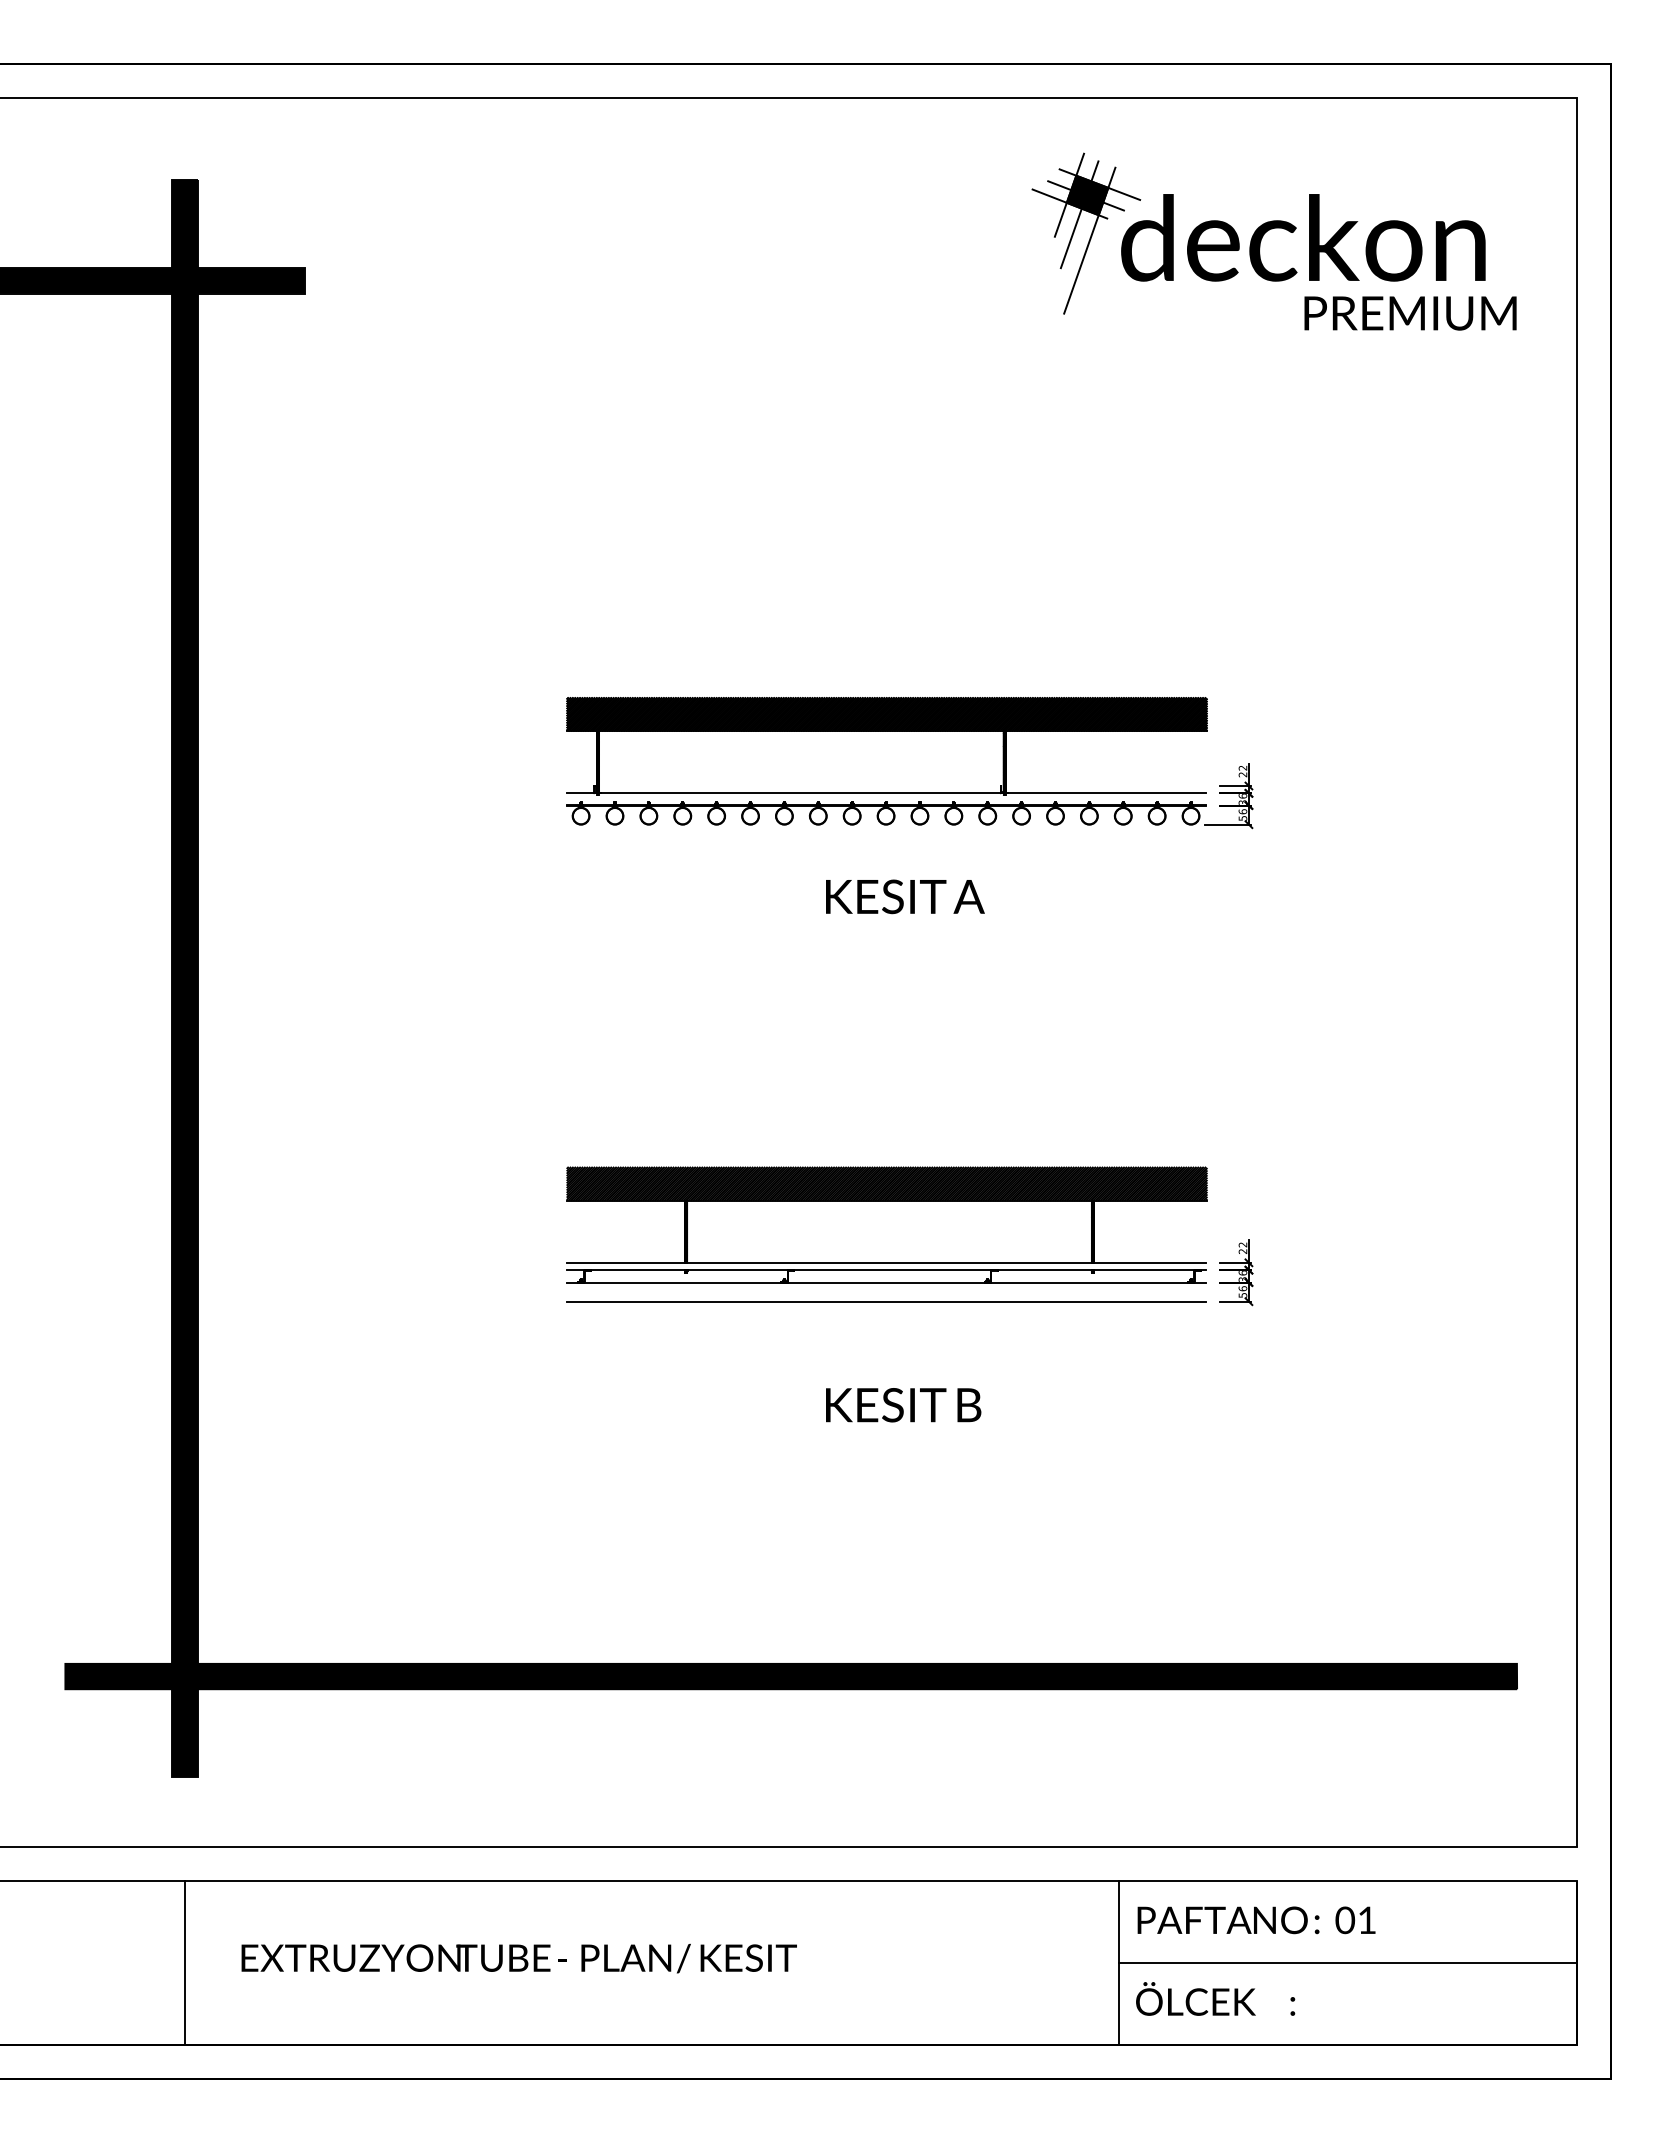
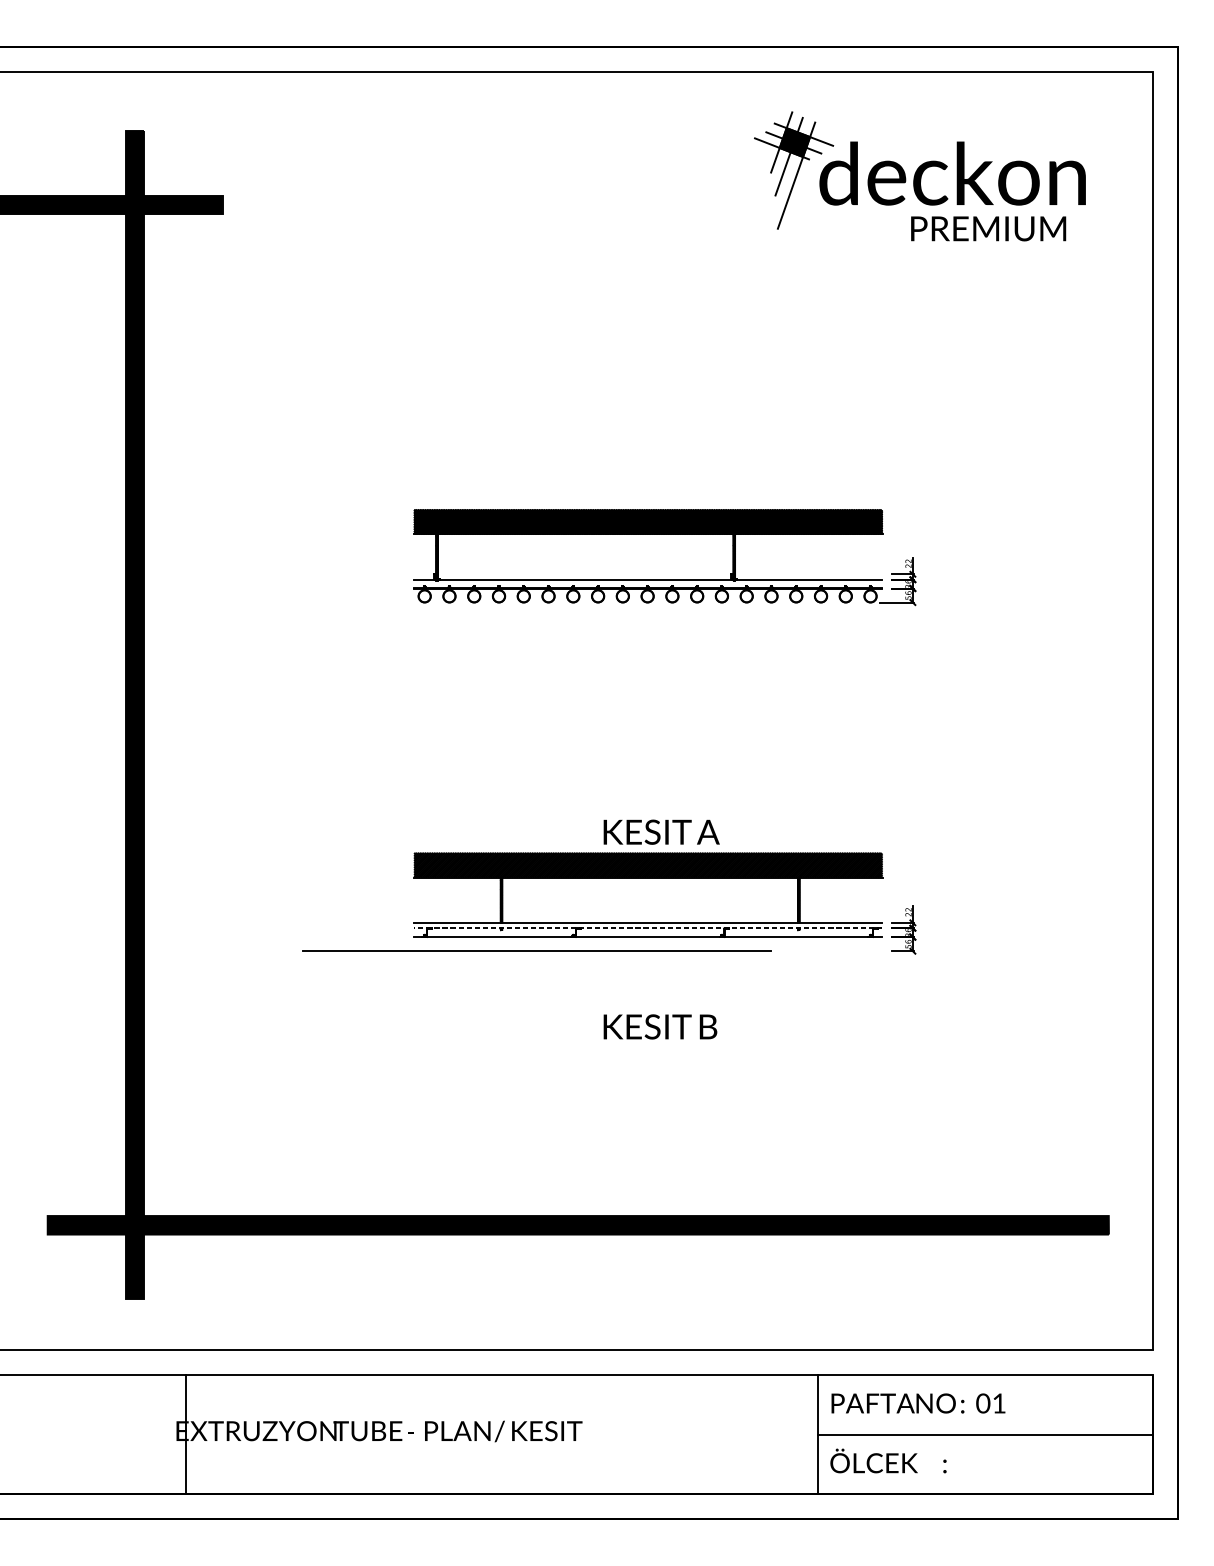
text: (1410, 313) -> (988, 228), moved
text: (905, 896) -> (661, 831), moved
line: (886, 1270) -> (647, 928), solid -> dashed
line: (886, 1301) -> (536, 951), moved
line: (185, 1962) -> (185, 1434), moved

